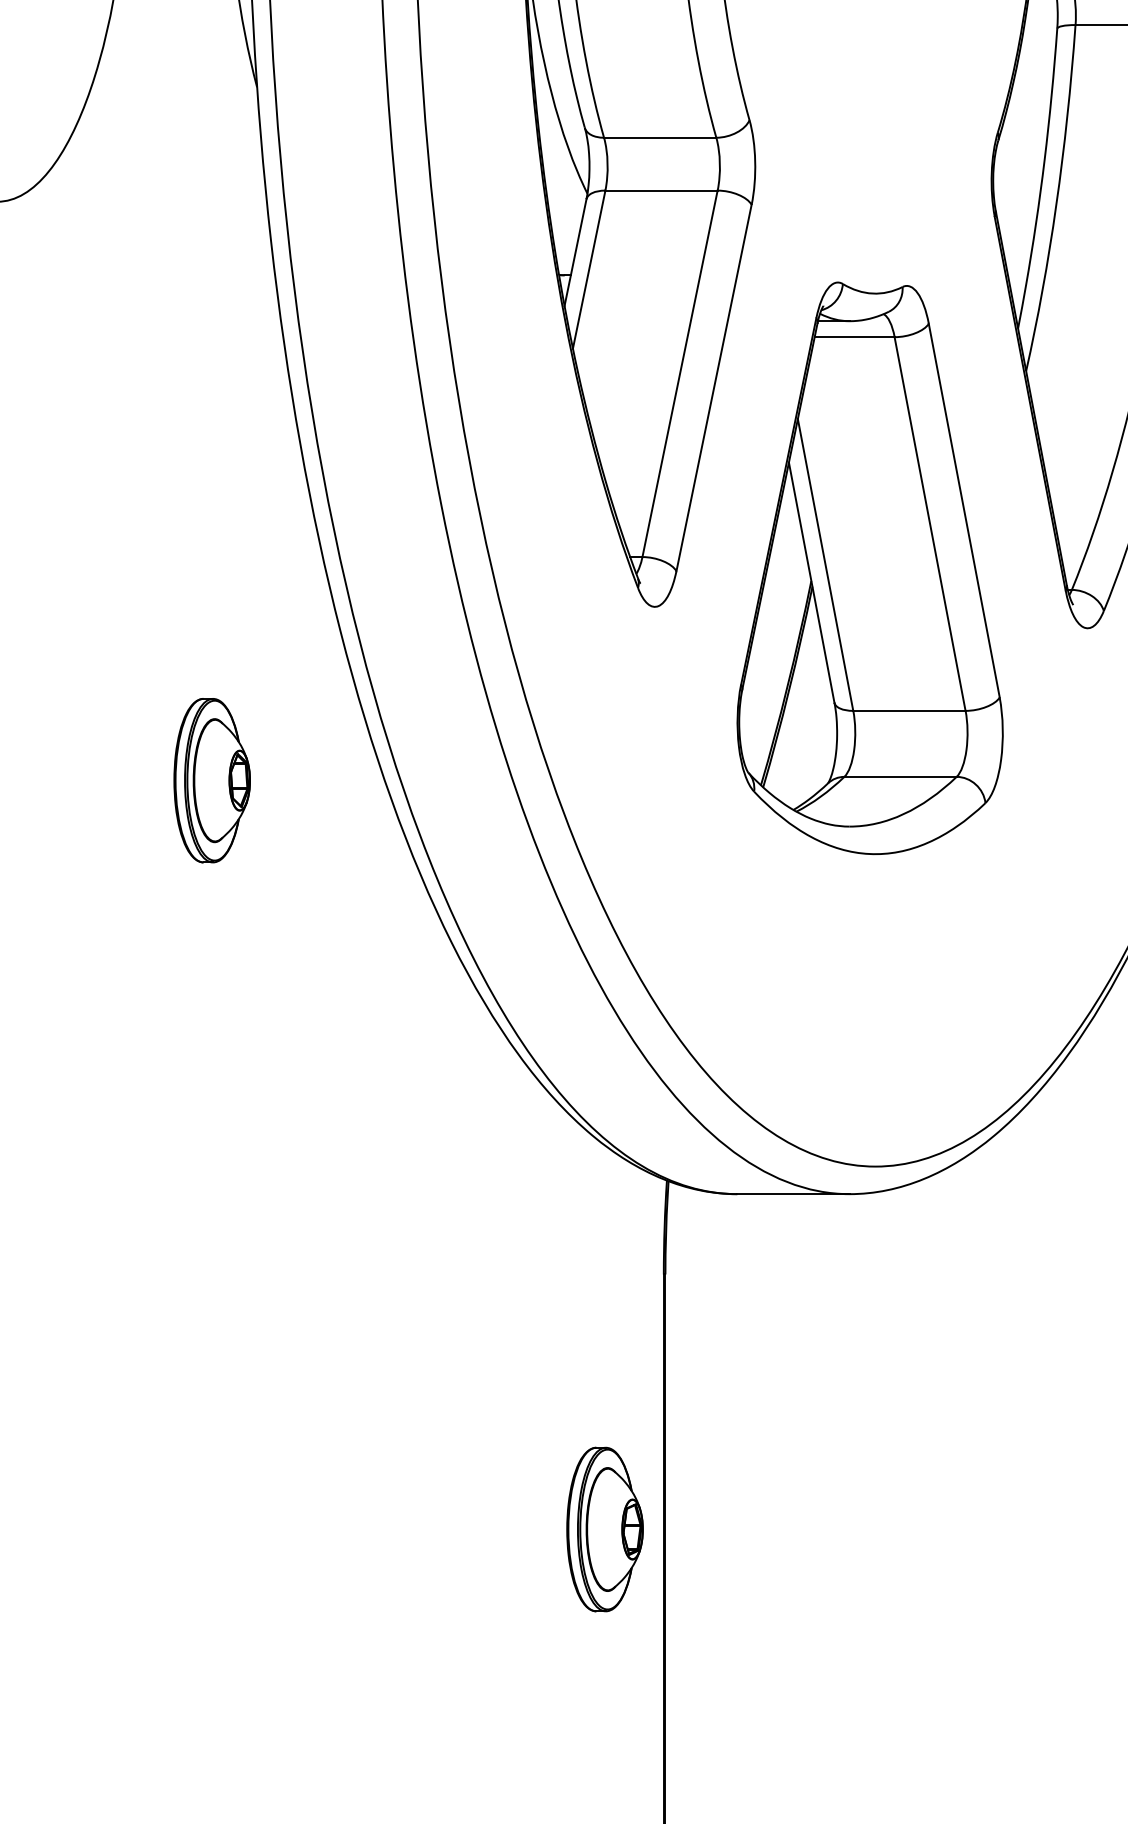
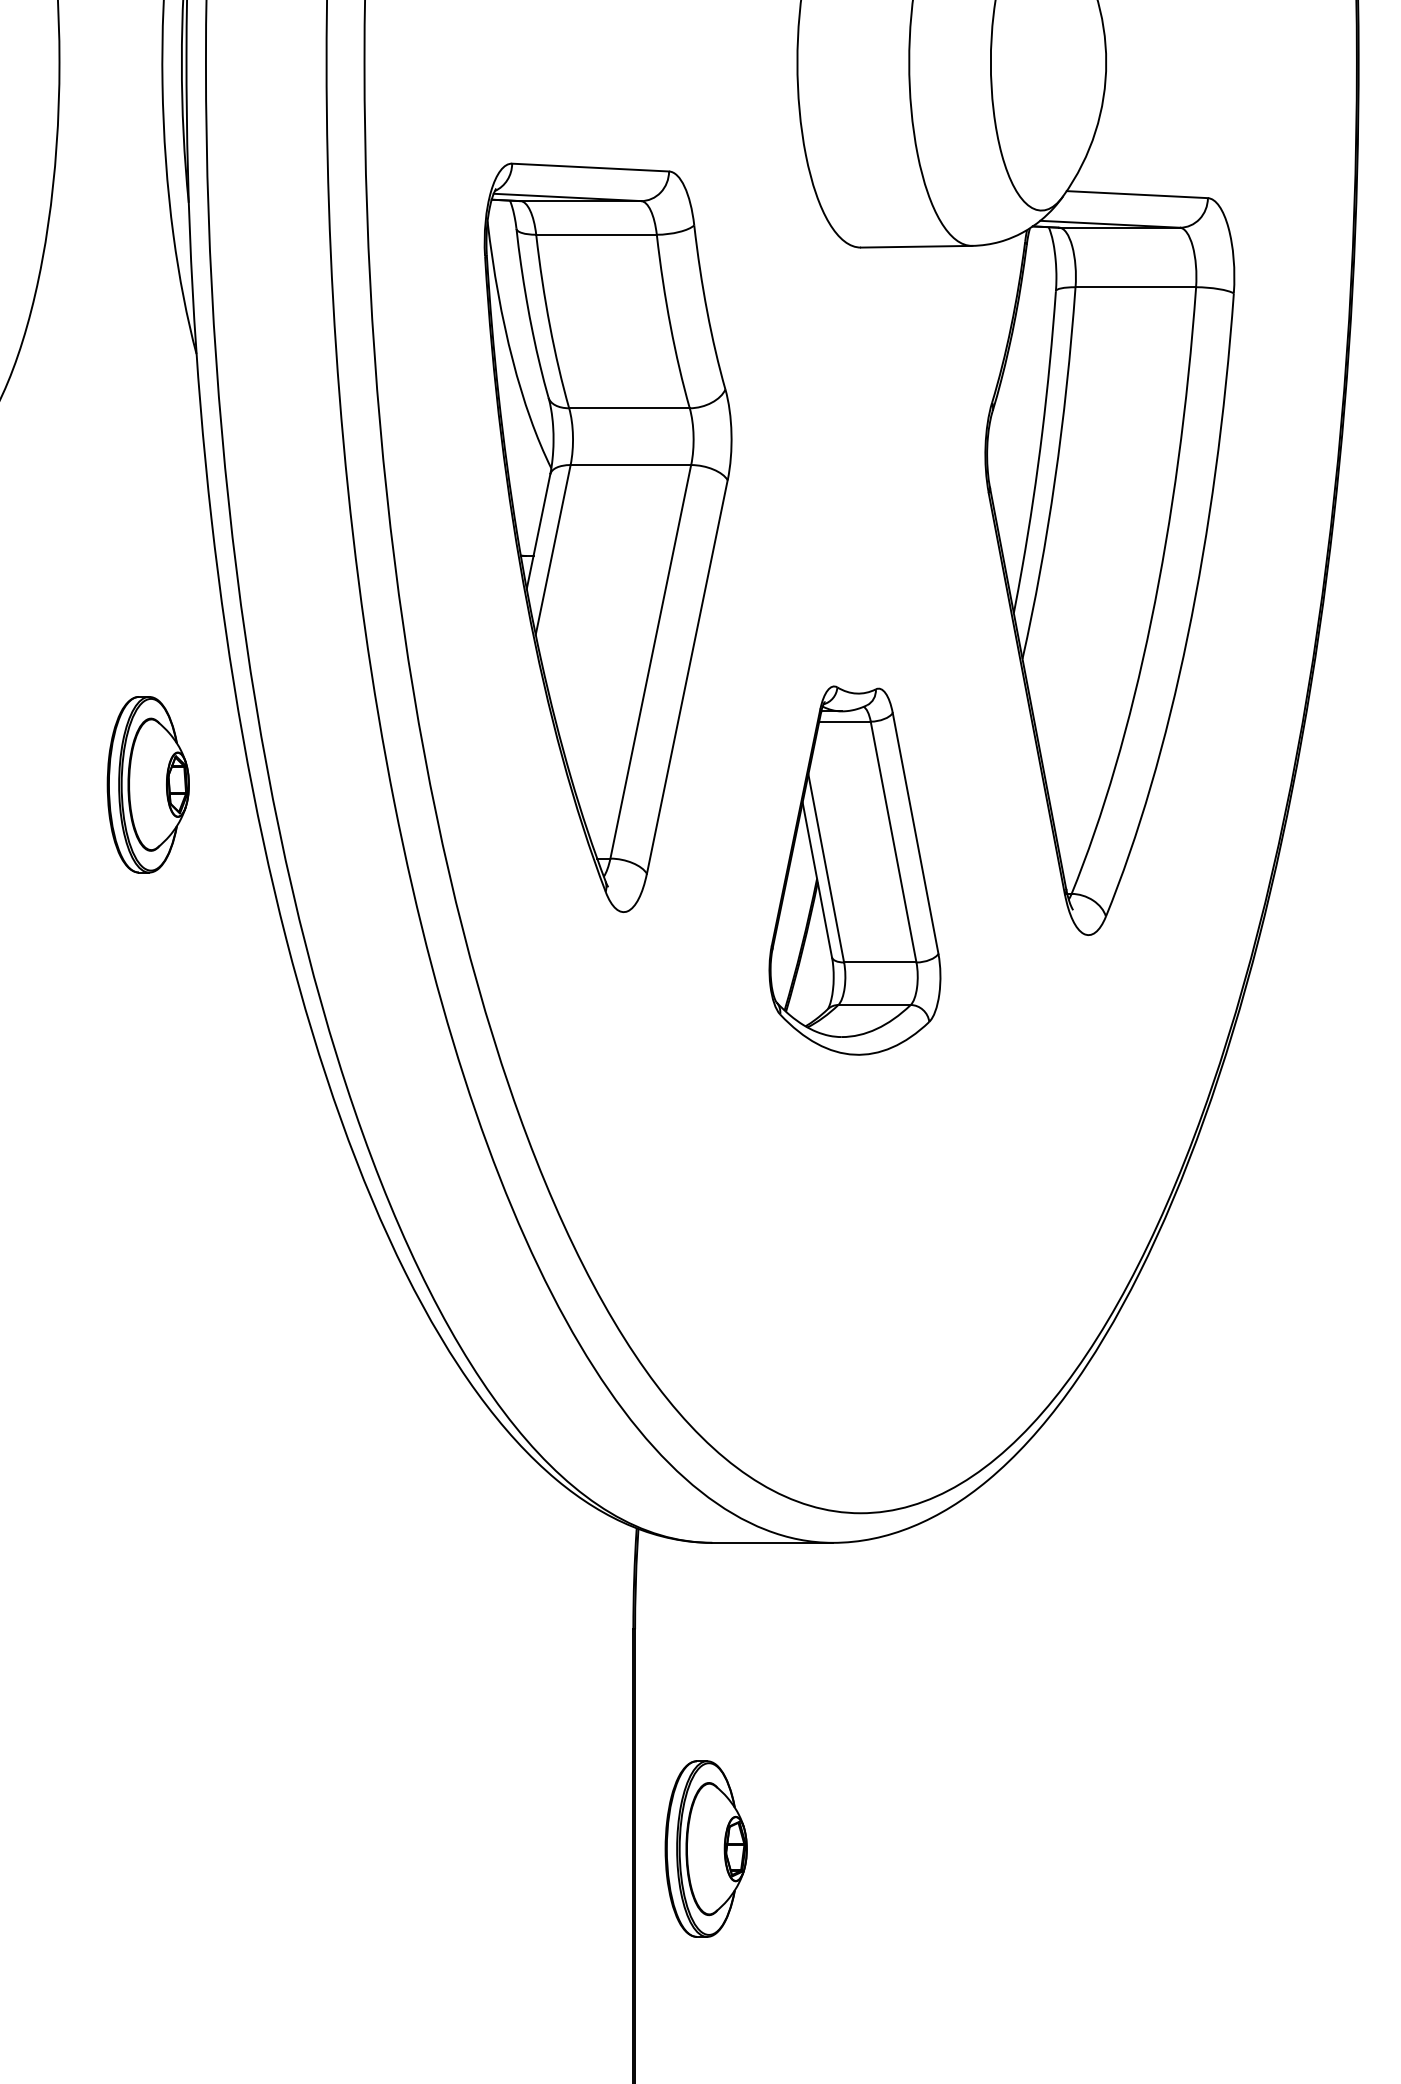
part: (869, 568) -> (854, 870), size x0.6
part: (211, 780) -> (147, 784), moved
part: (604, 1529) -> (705, 1848), moved

